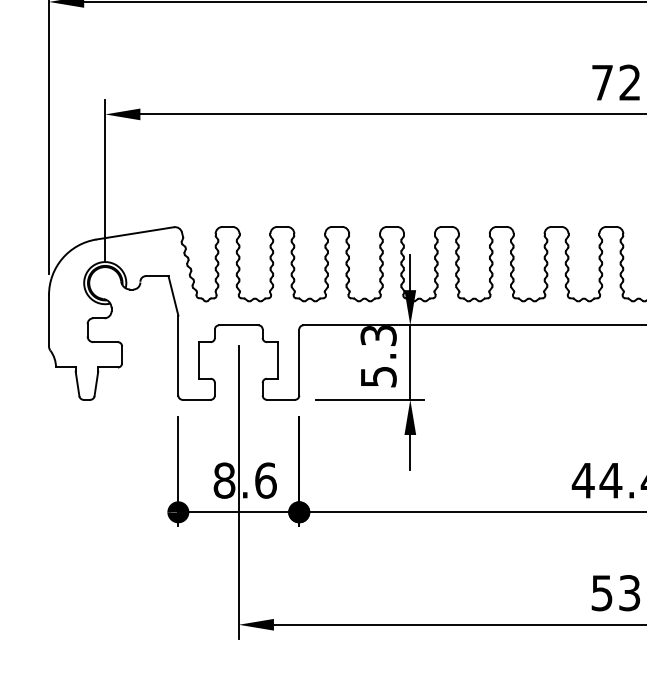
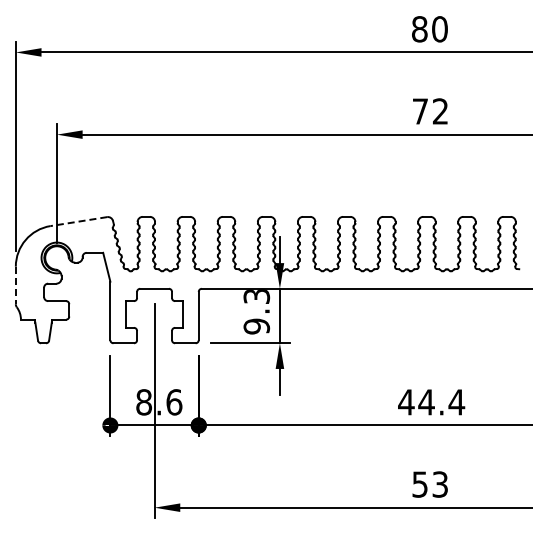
line: (134, 233) -> (78, 221), solid -> dashed
line: (48, 320) -> (15, 285), solid -> dashed
text: (378, 376) -> (256, 326), 5.3 -> 9.3

